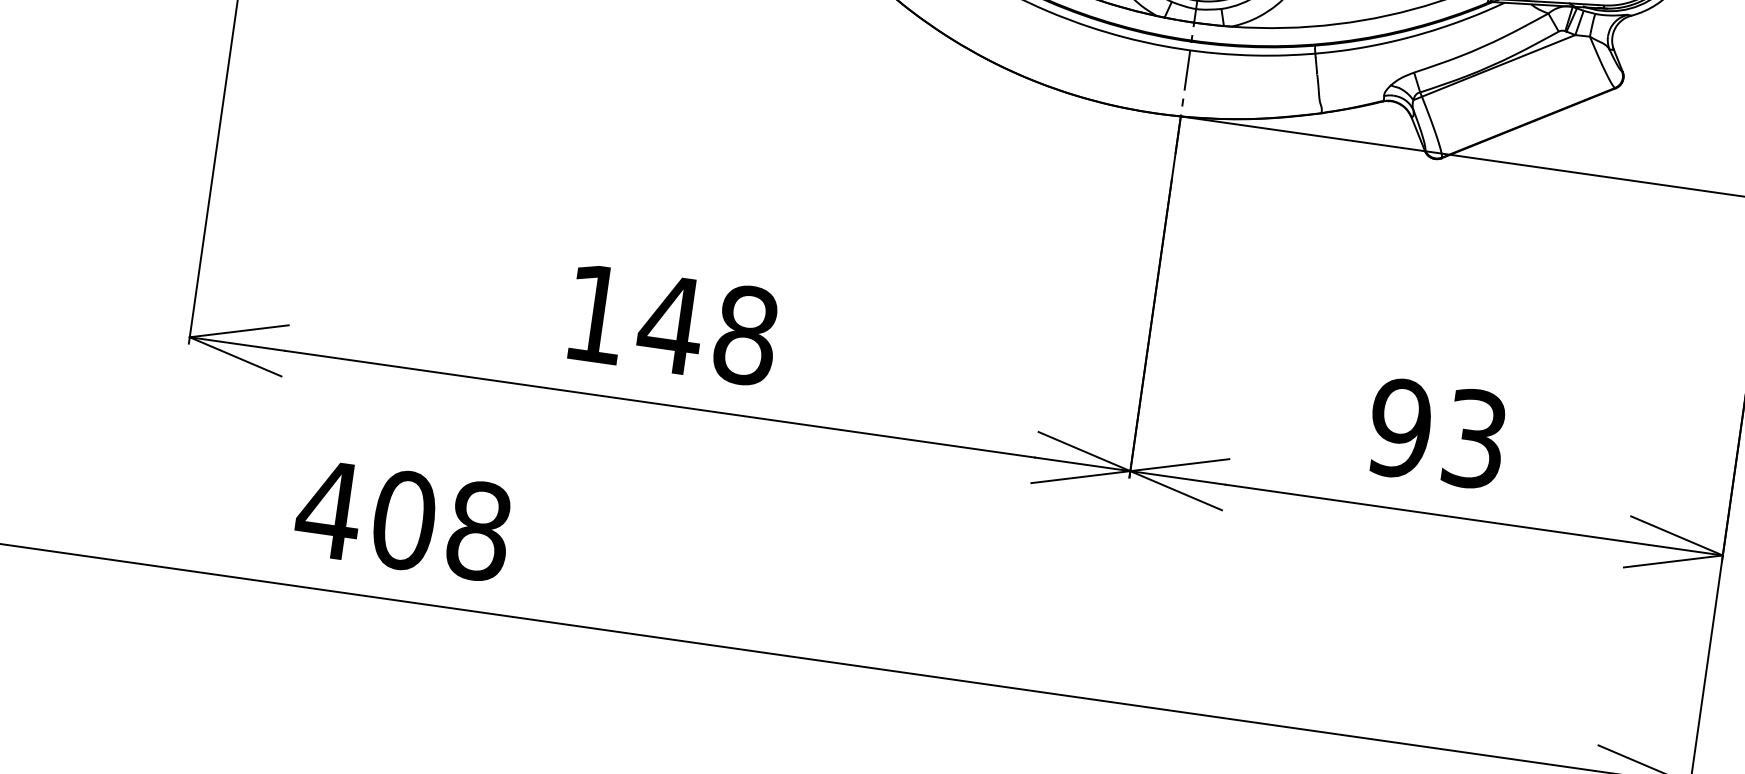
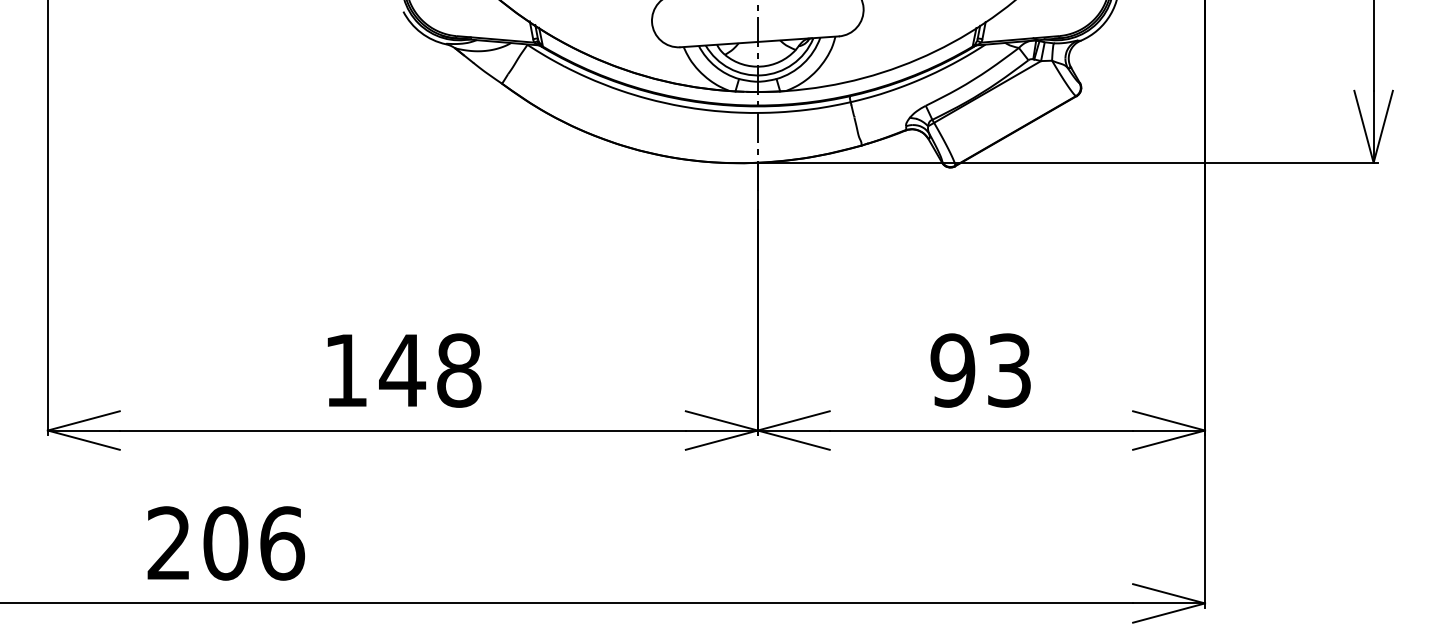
text: (403, 520) -> (225, 543), 408 -> 206

